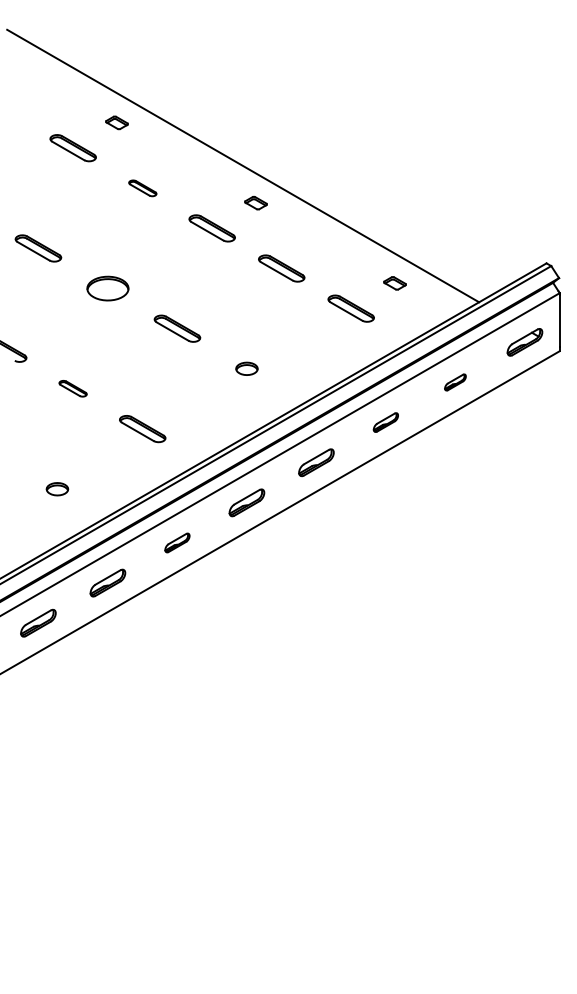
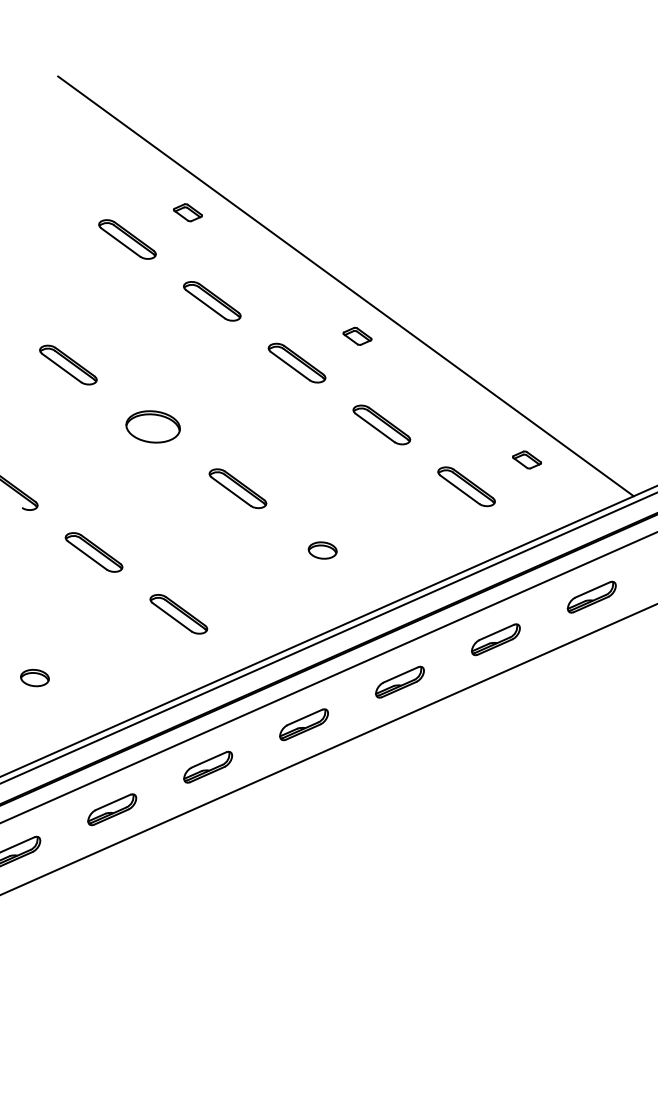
part: (142, 188) -> (211, 301), size x1.67
part: (455, 382) -> (591, 597), size x1.67
part: (72, 388) -> (93, 551), size x1.67
part: (385, 422) -> (495, 639), size x1.43
part: (57, 489) -> (34, 678), moved
part: (177, 542) -> (208, 766), size x1.43

